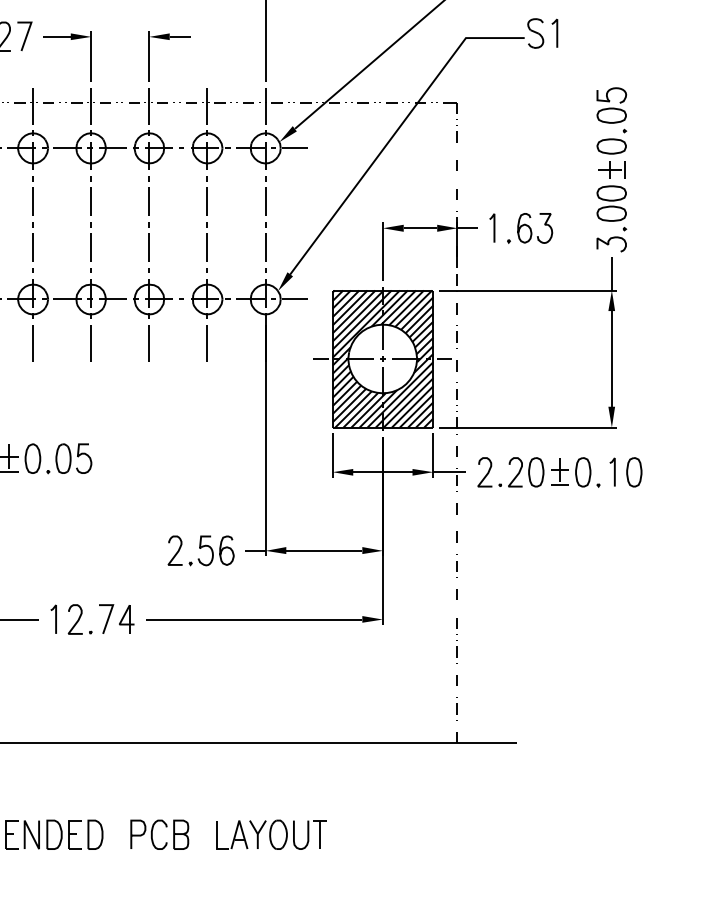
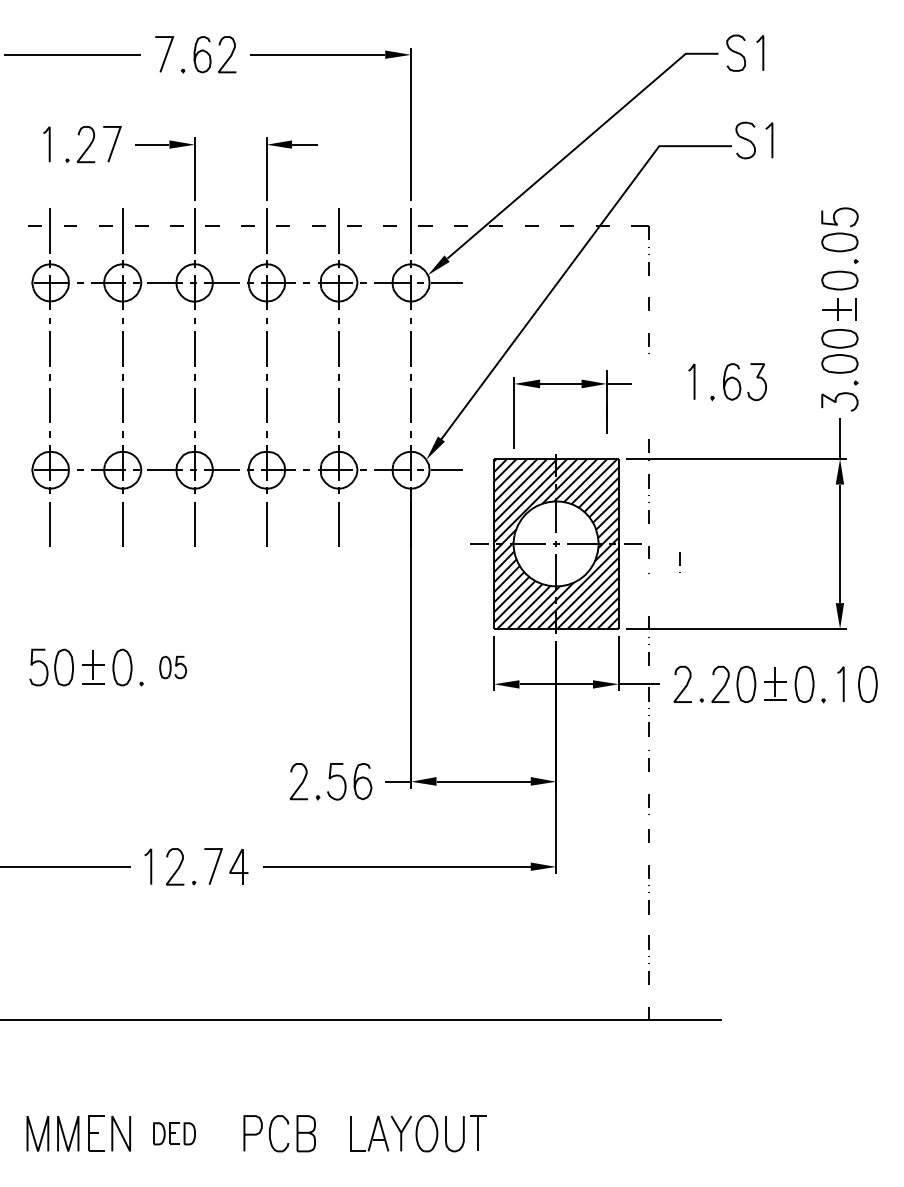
part: (437, 231) -> (581, 388), moved
line: (457, 397) -> (679, 562), moved
part: (73, 458) -> (172, 667), size x0.6
part: (74, 834) -> (174, 1133), size x0.6

